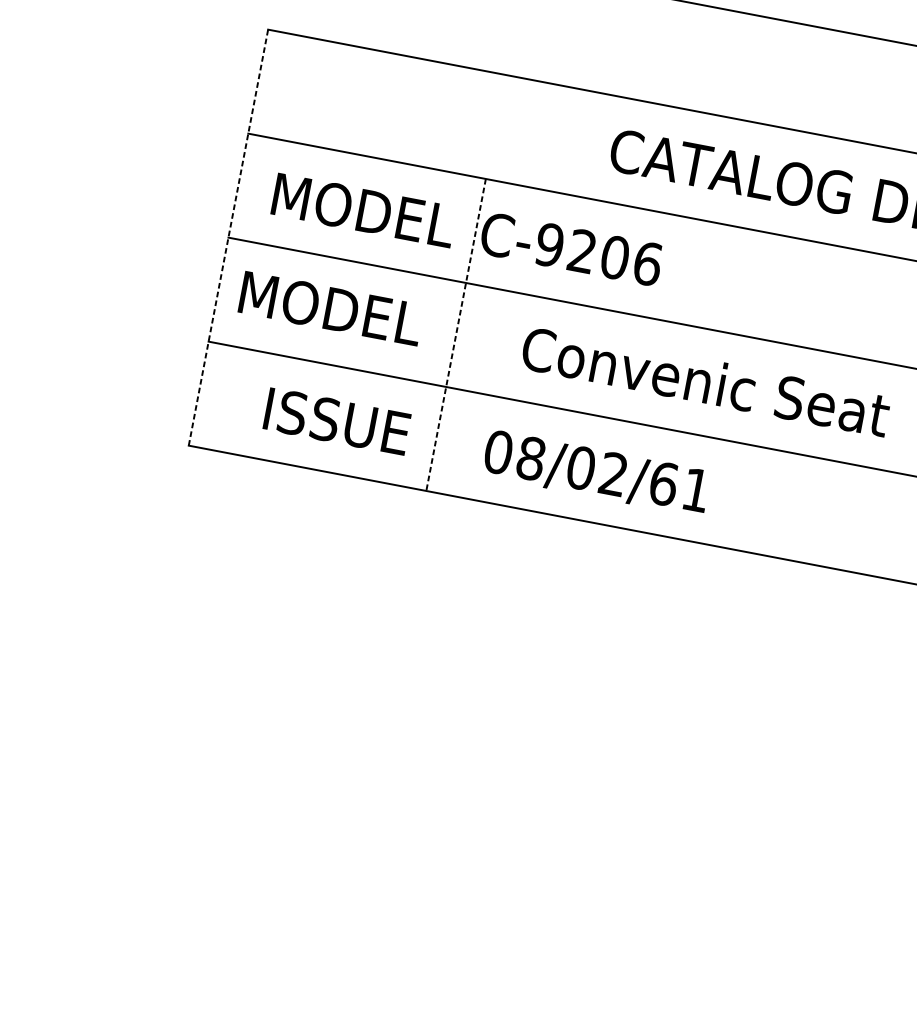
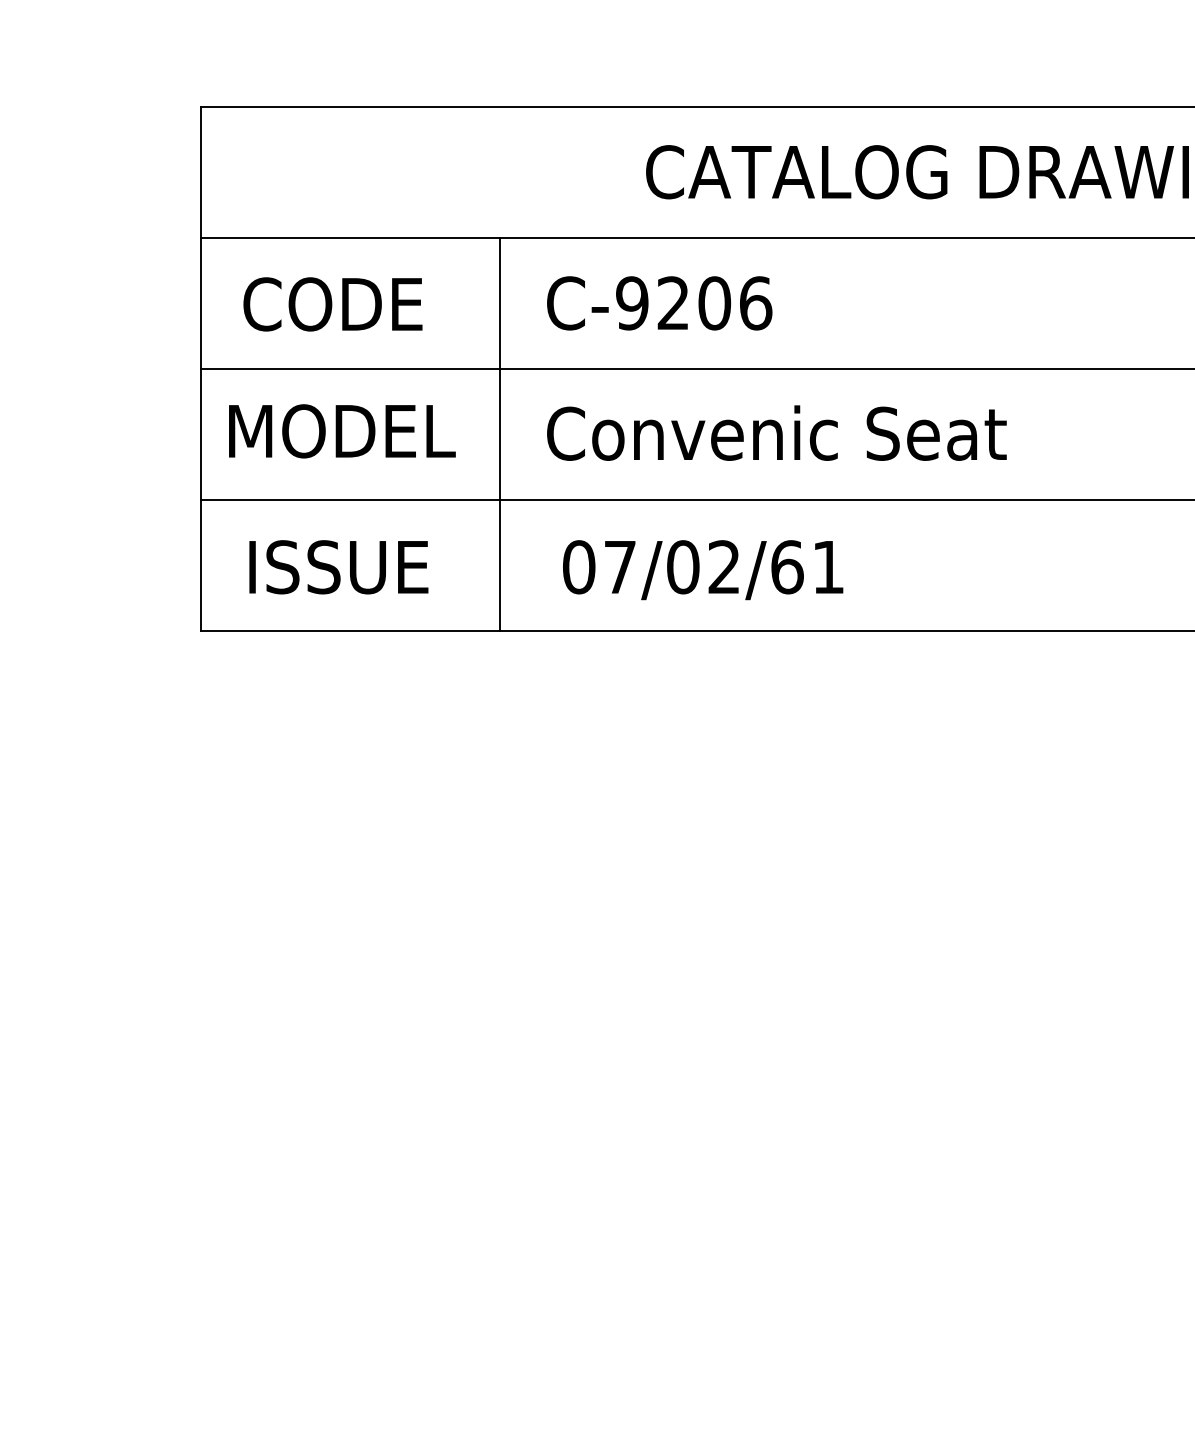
text: (362, 210) -> (357, 304), MODEL -> CODE
line: (228, 237) -> (200, 368), dashed -> solid
text: (571, 249) -> (659, 303), moved
line: (456, 335) -> (500, 434), dashed -> solid
text: (705, 381) -> (776, 432), moved
text: (336, 421) -> (338, 567), moved
text: (531, 458) -> (620, 567), 08/02/61 -> 07/02/61

